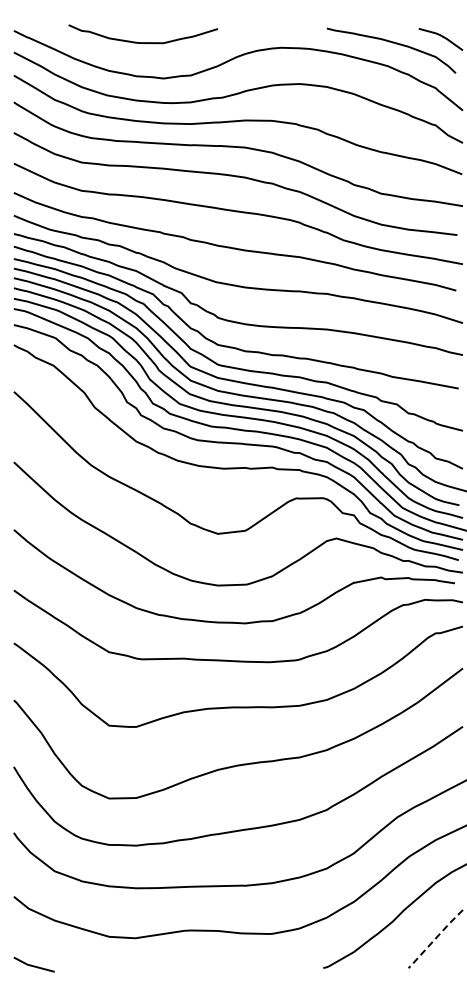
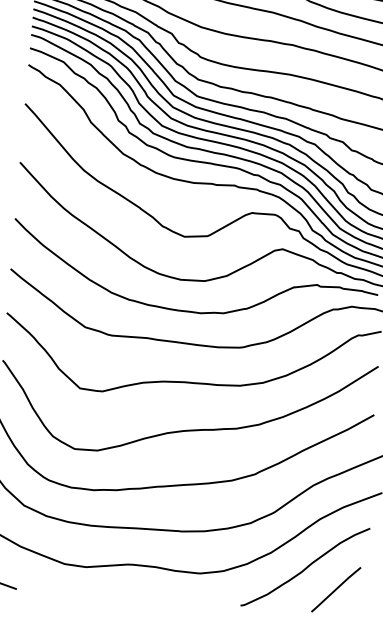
line: (435, 938) -> (336, 589), dashed -> solid

